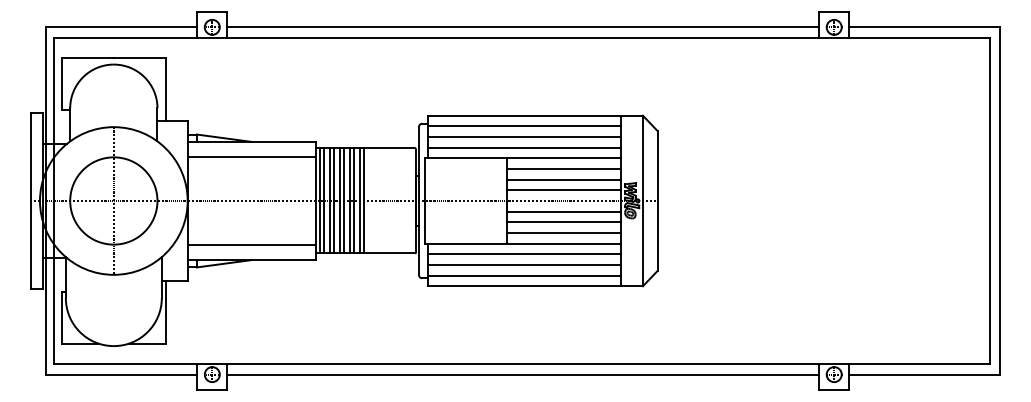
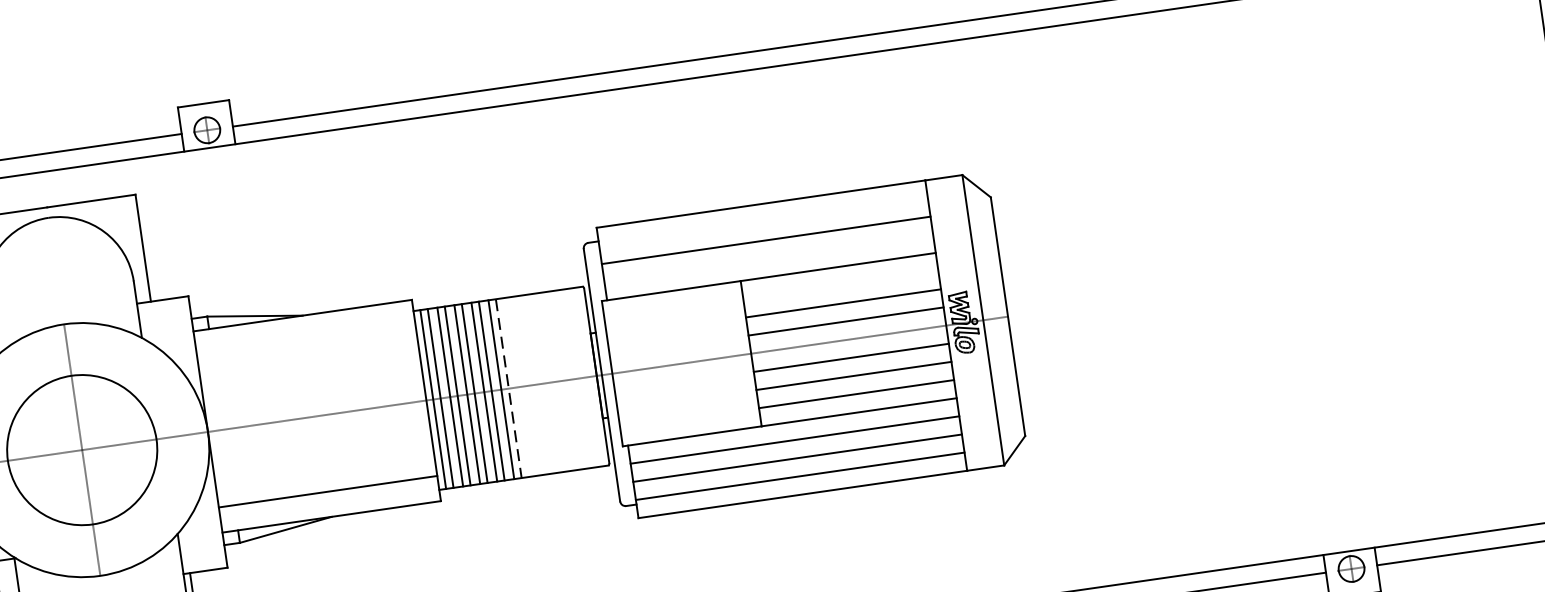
line: (524, 126) -> (763, 222), removed
line: (524, 147) -> (768, 258), removed
line: (251, 156) -> (305, 340), removed
line: (563, 169) -> (840, 286), removed
line: (364, 201) -> (509, 389), solid -> dashed

